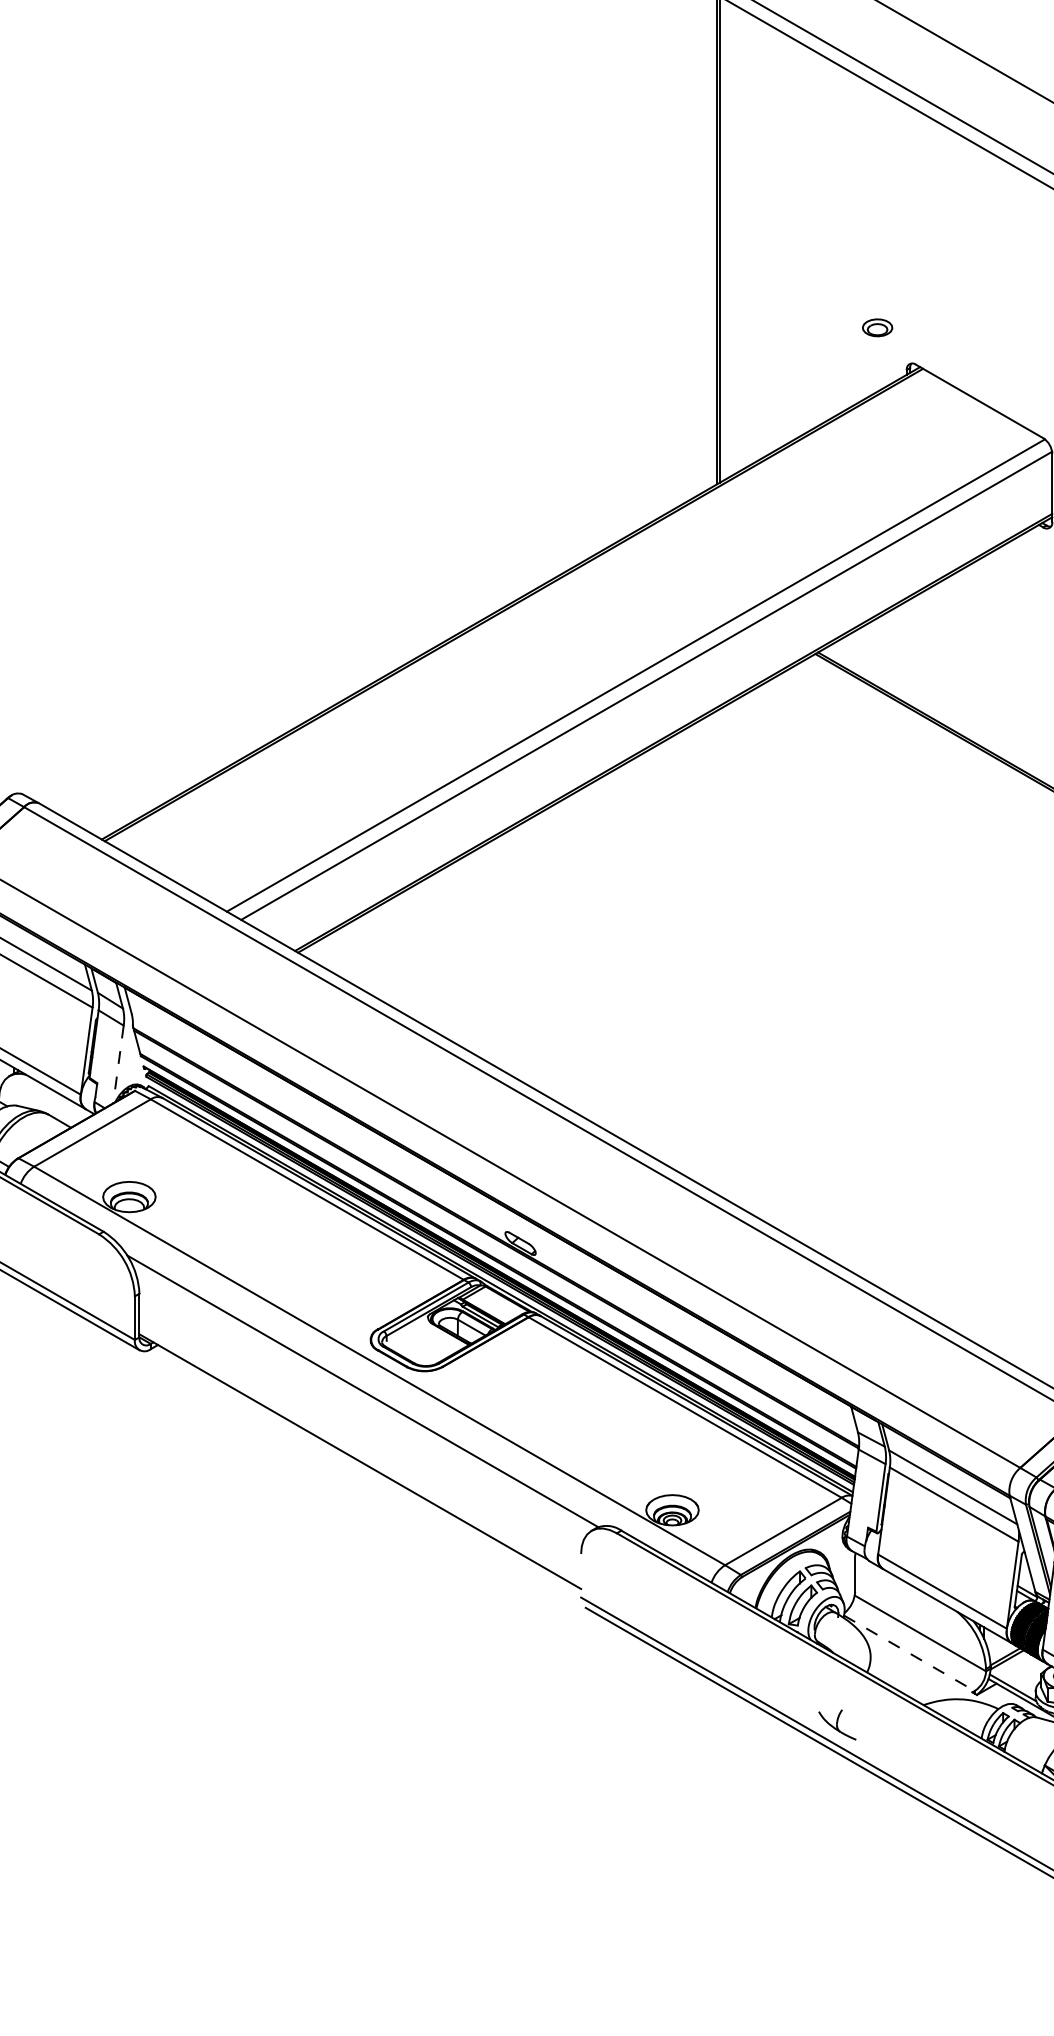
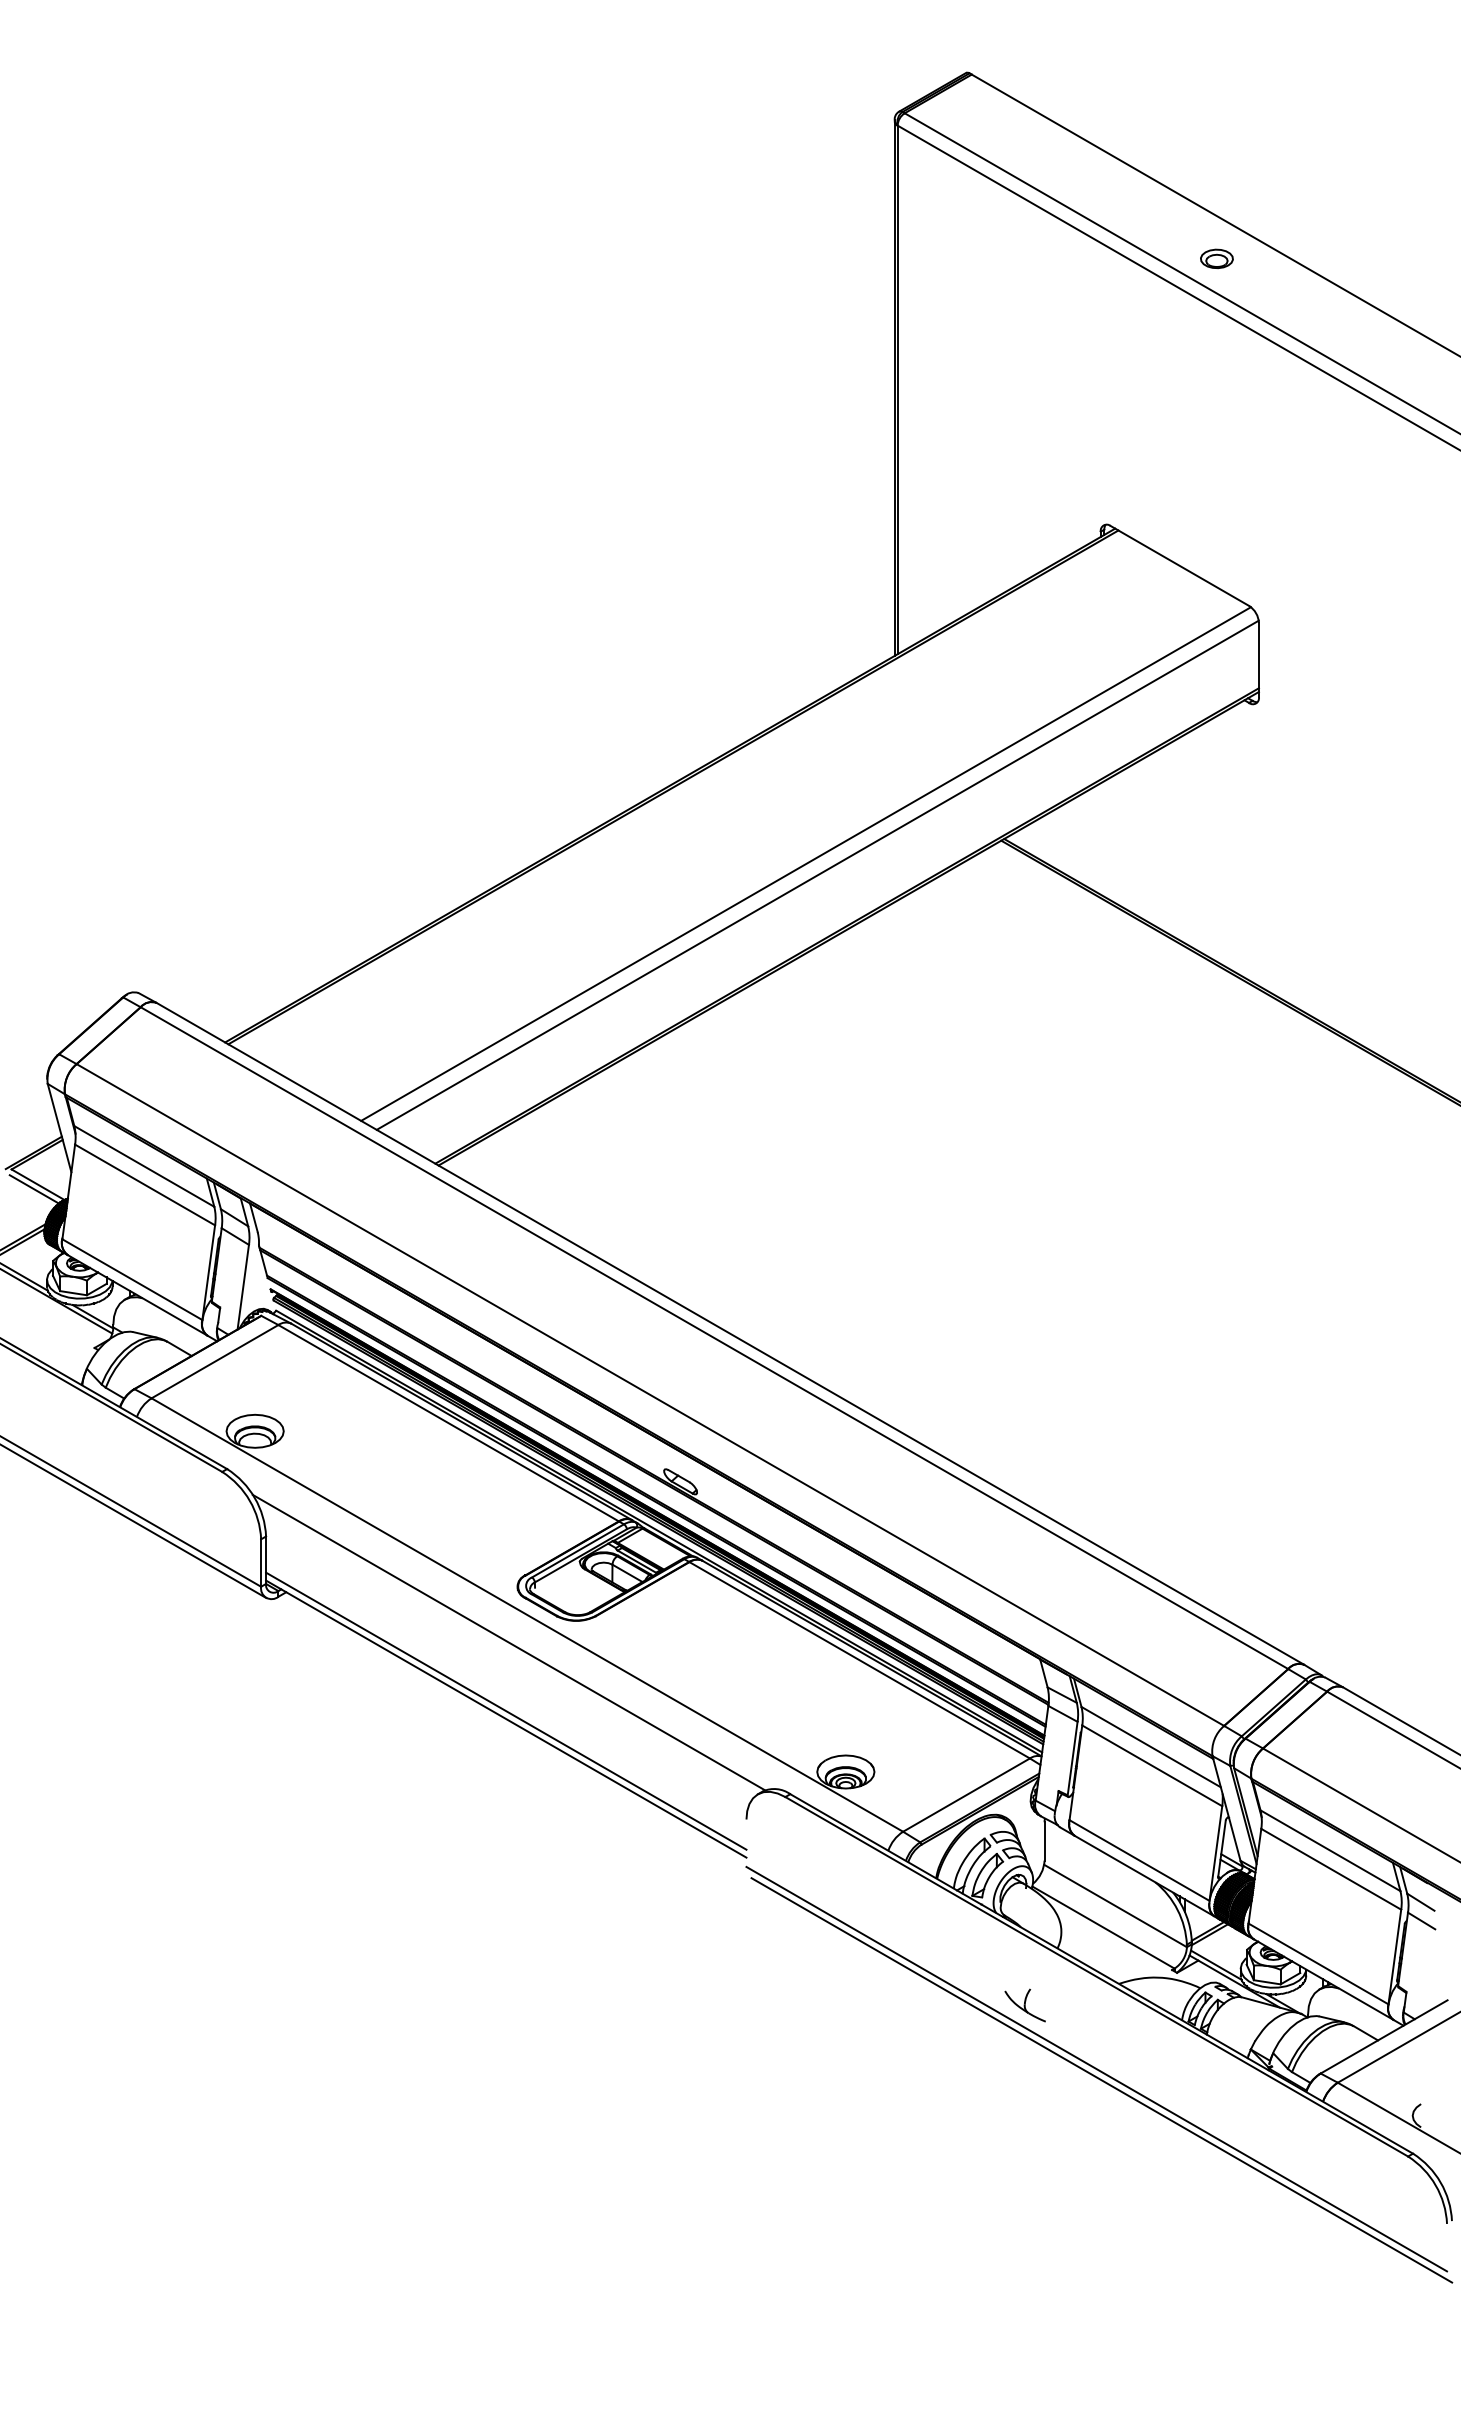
part: (877, 327) -> (1216, 258), moved
line: (118, 1064) -> (243, 1287), dashed -> solid
line: (360, 1453) -> (506, 1710), added
line: (909, 1653) -> (1103, 1927), dashed -> solid

